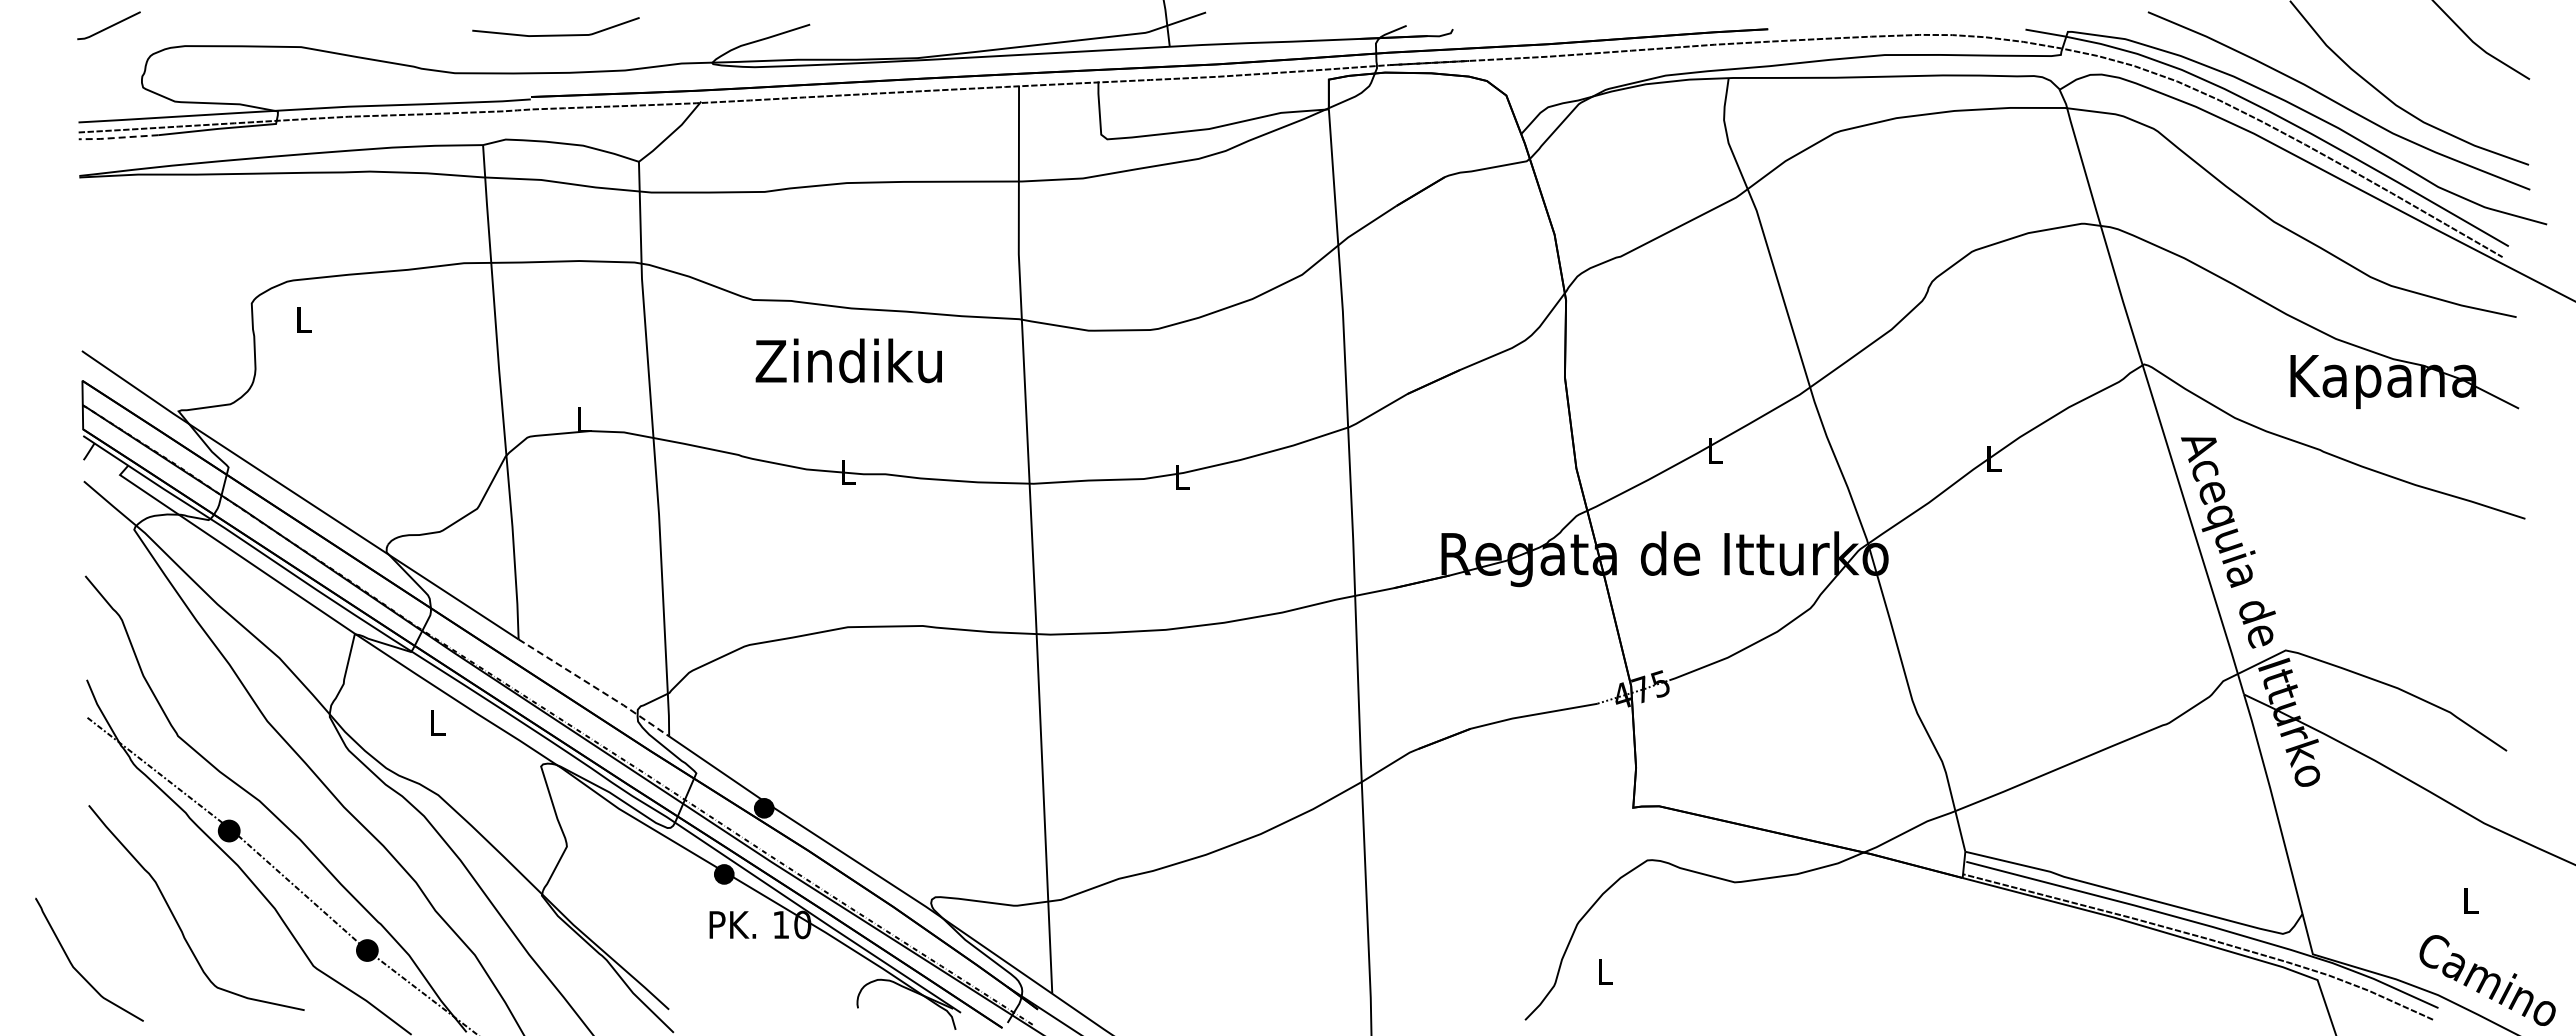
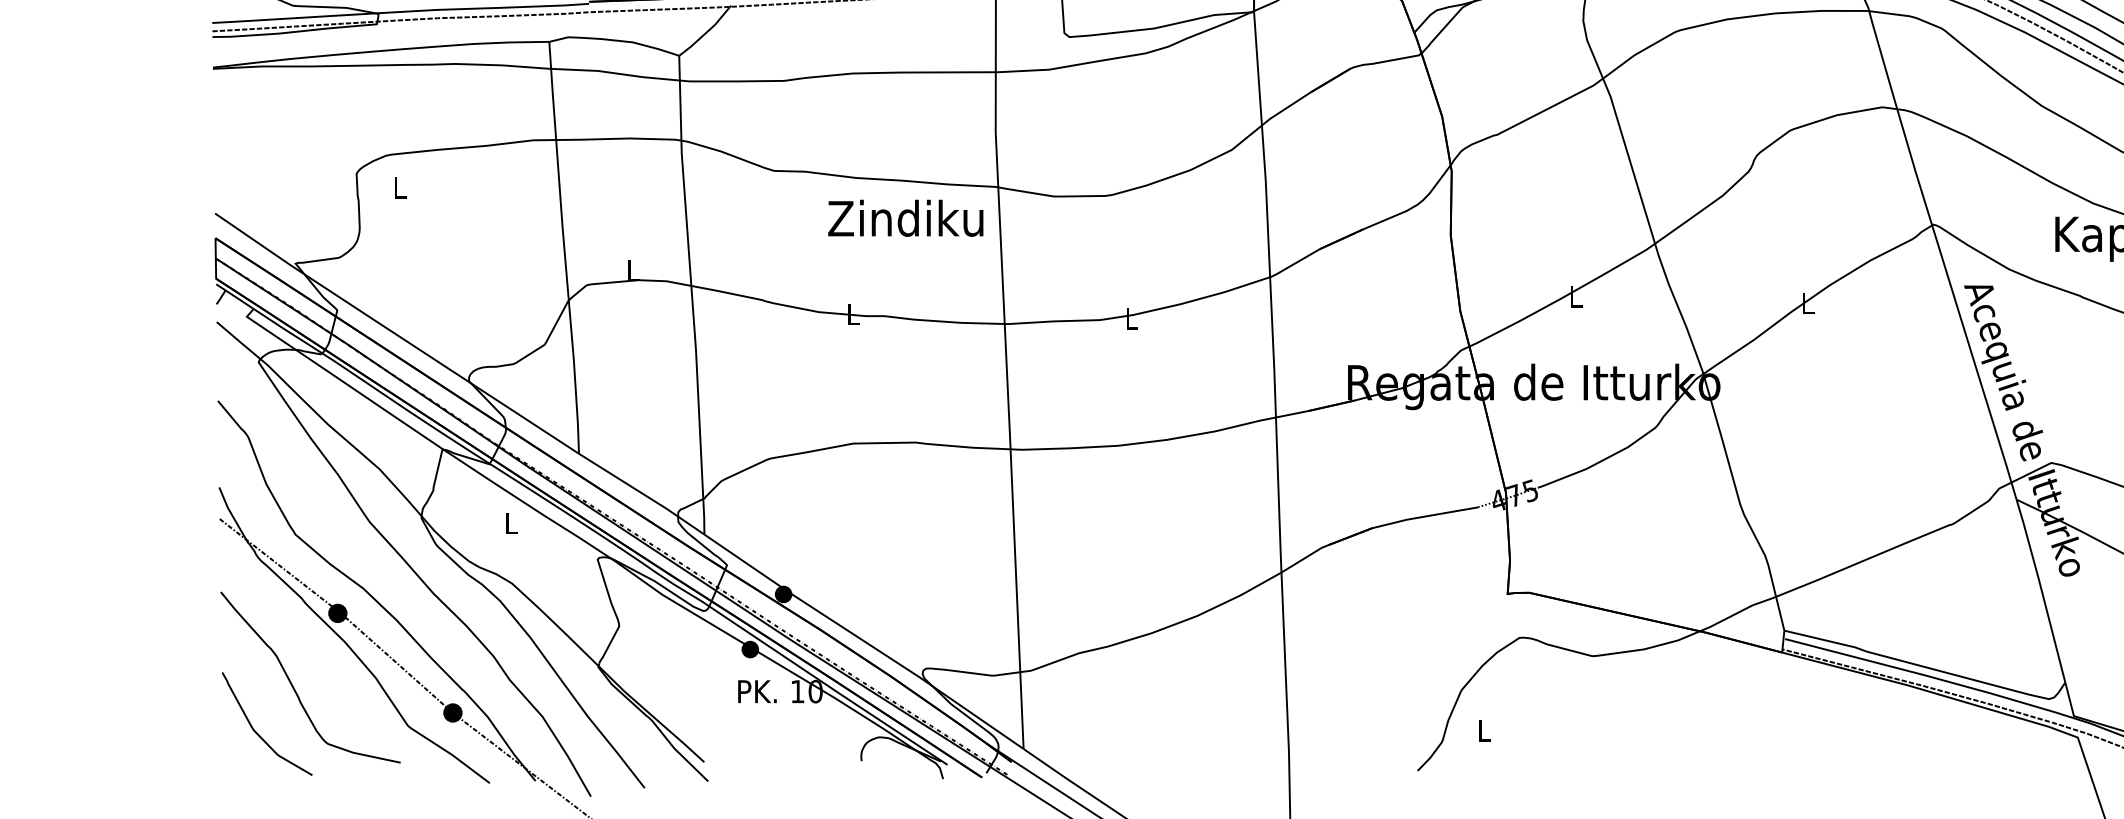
line: (117, 137) -> (244, 35), dashed -> solid
text: (848, 360) -> (905, 218), moved
line: (595, 687) -> (643, 493), dashed -> solid
curve: (77, 970) -> (257, 732), moved

